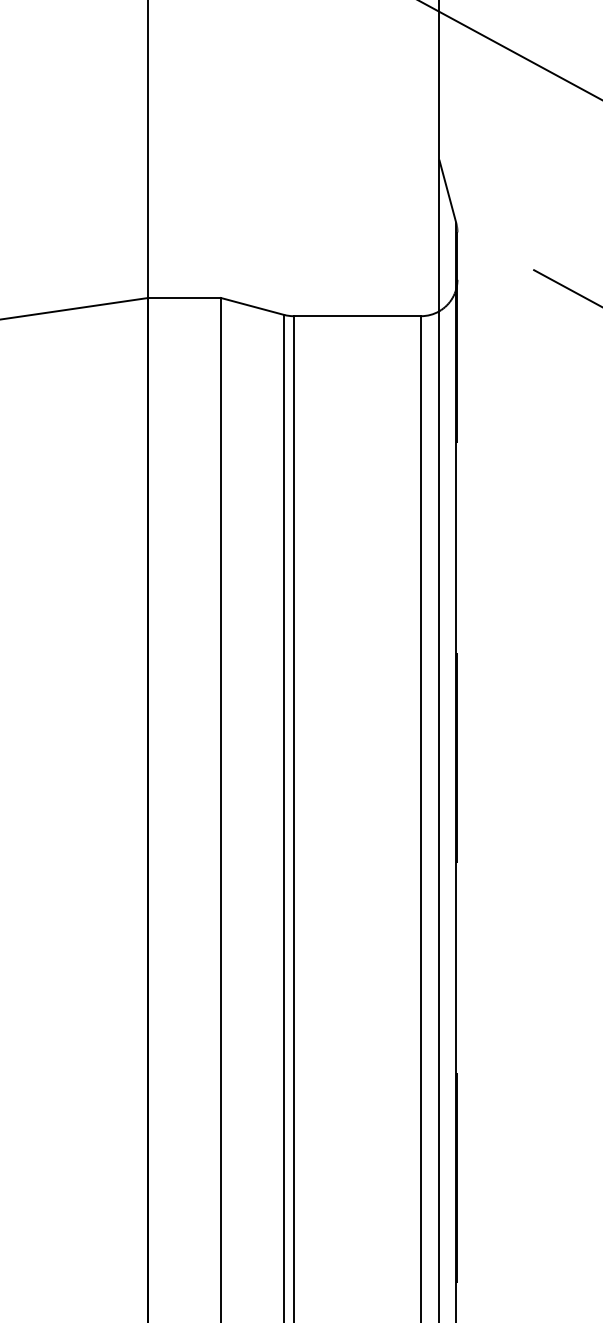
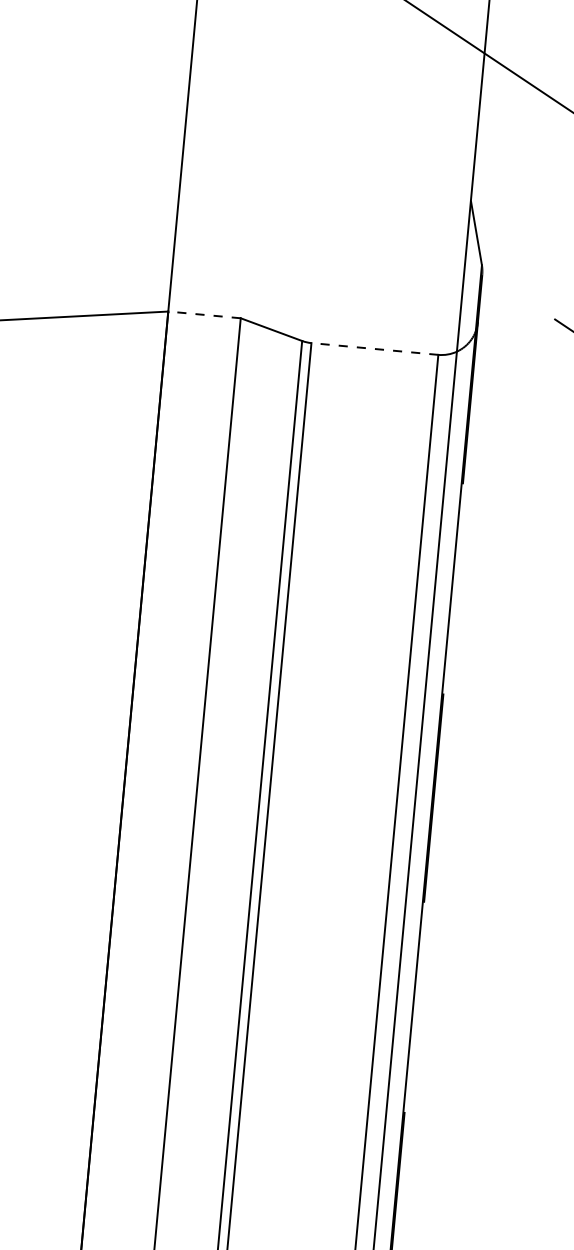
line: (184, 298) -> (204, 315), solid -> dashed
line: (357, 316) -> (374, 349), solid -> dashed

